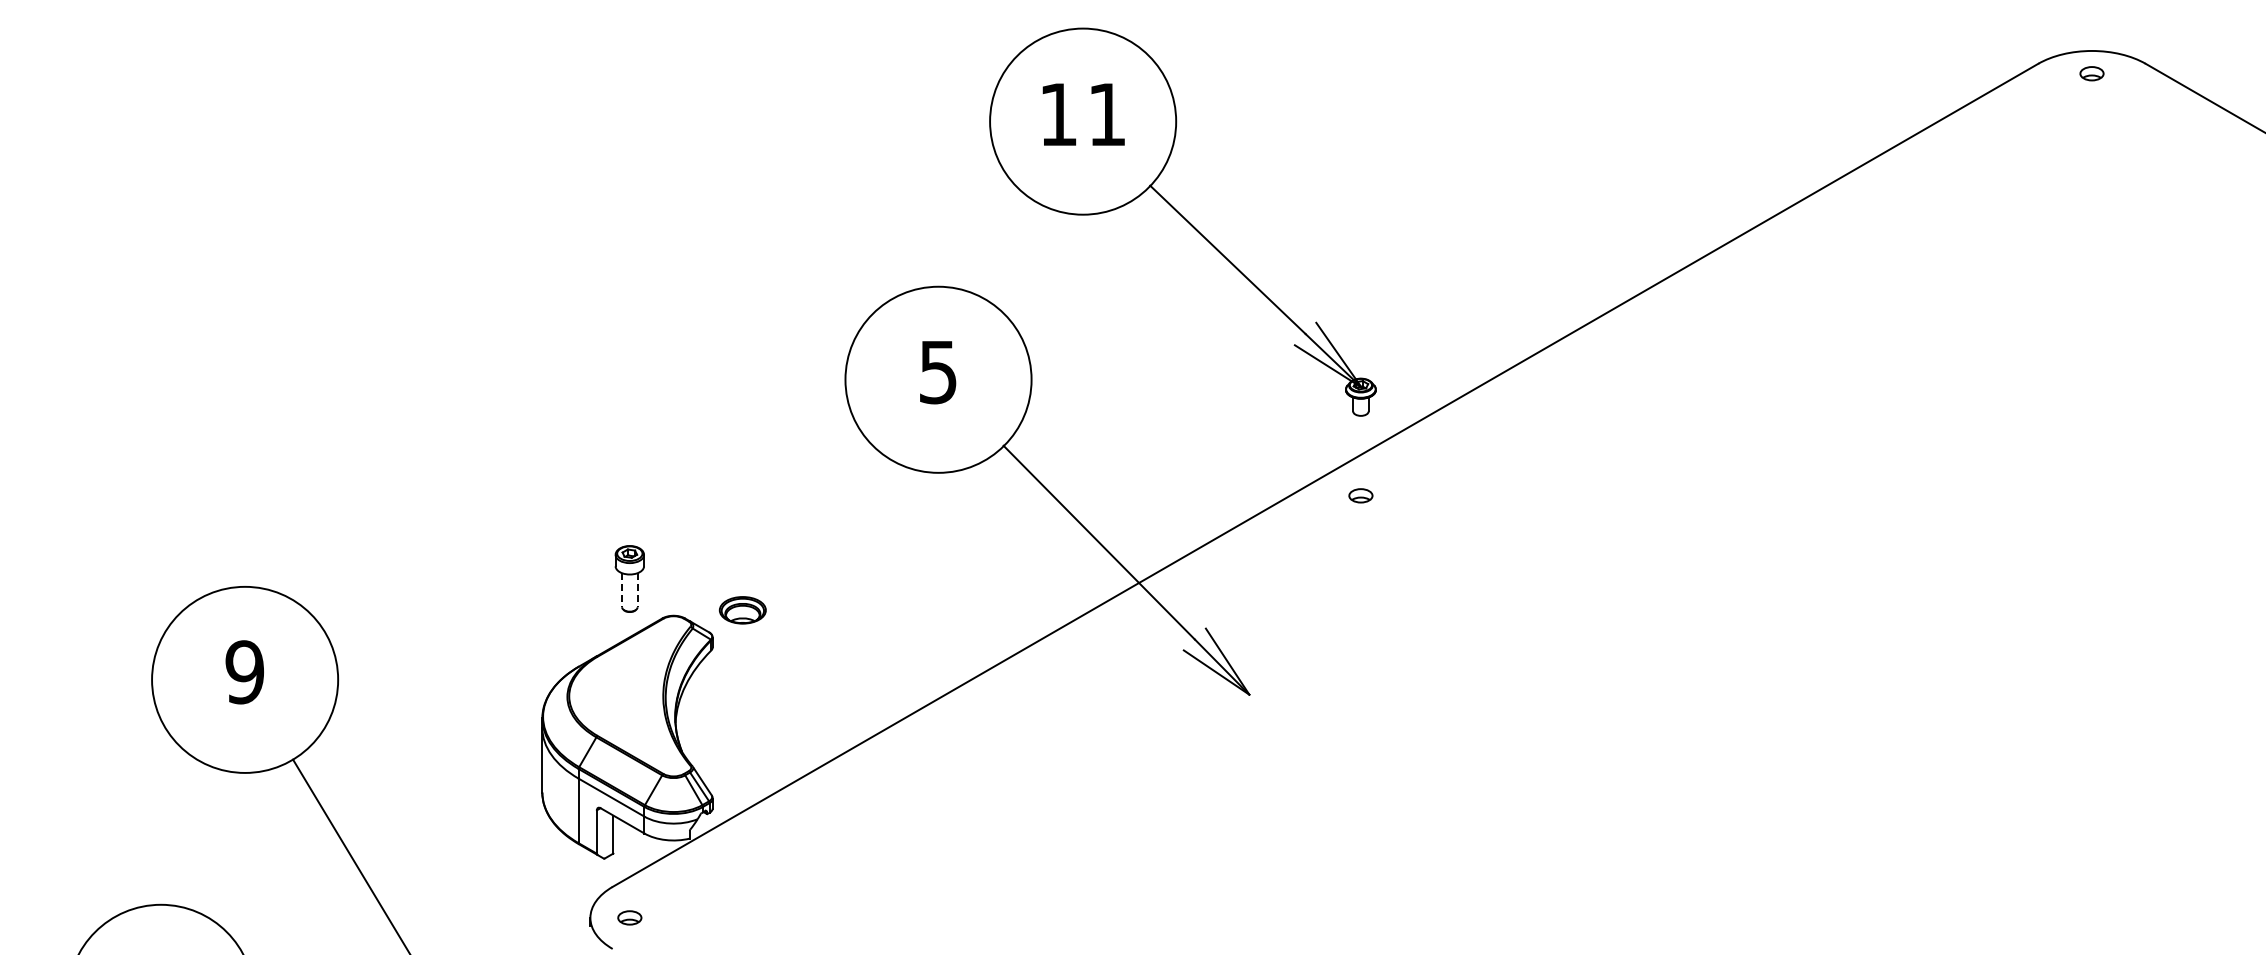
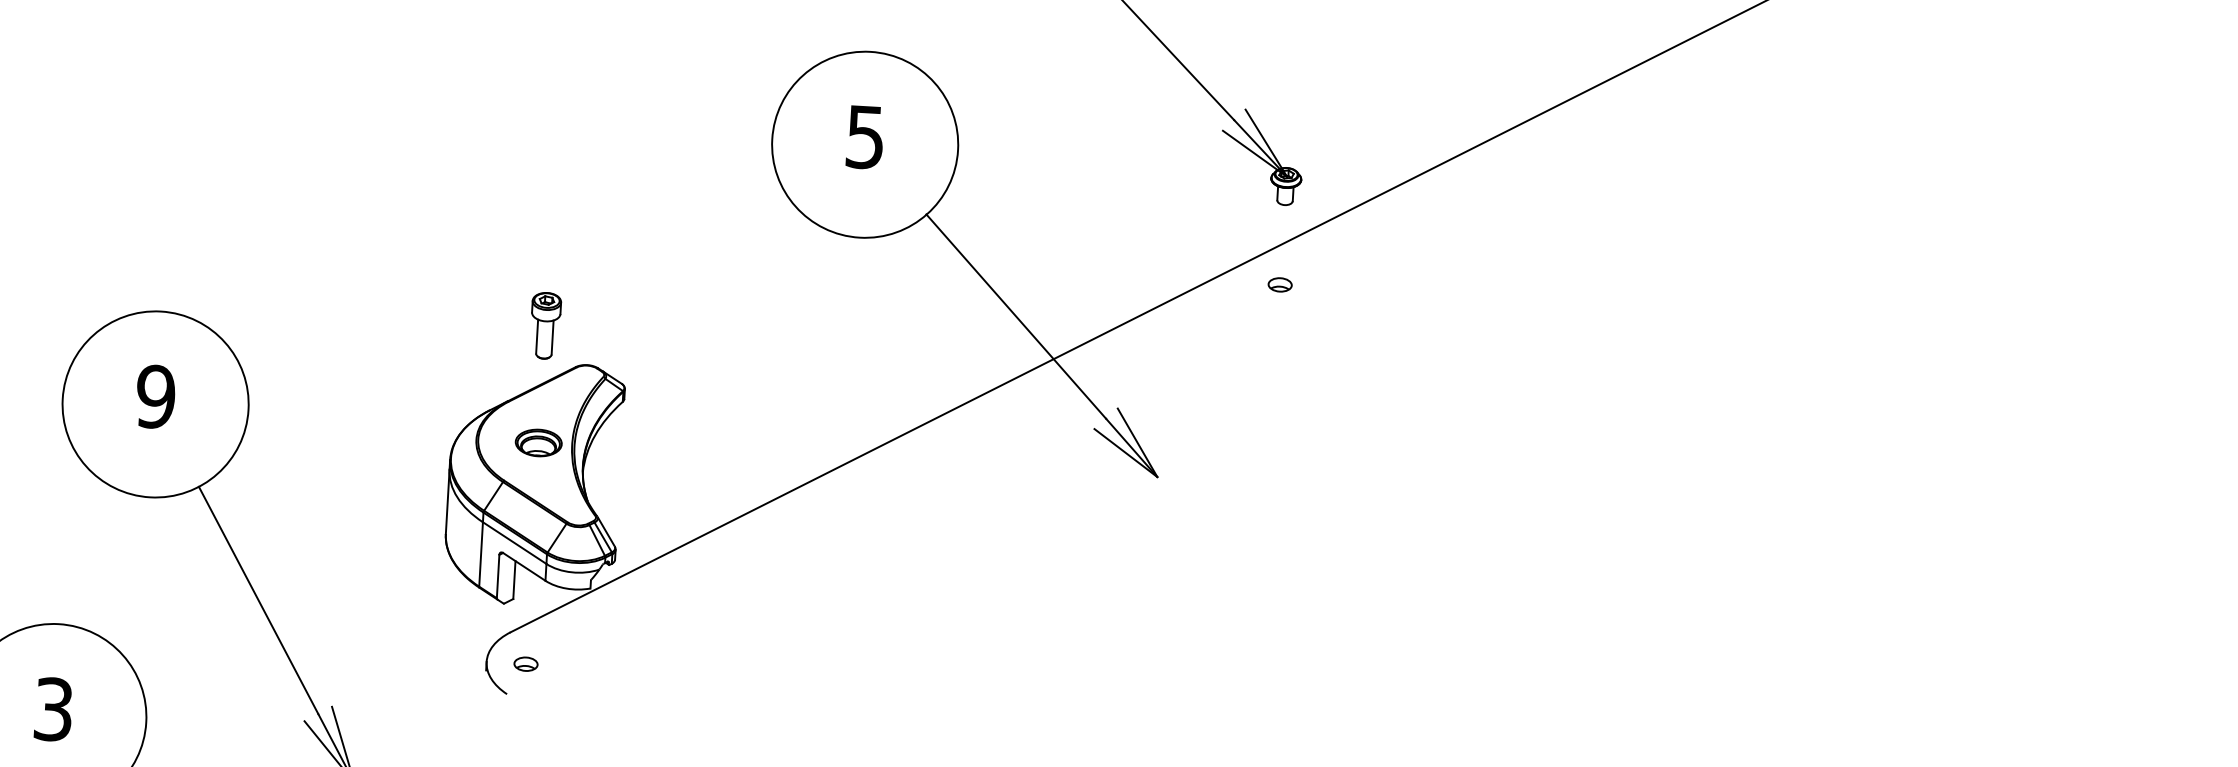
line: (622, 590) -> (537, 336), dashed -> solid
line: (637, 590) -> (552, 337), dashed -> solid
part: (742, 610) -> (538, 443), moved

